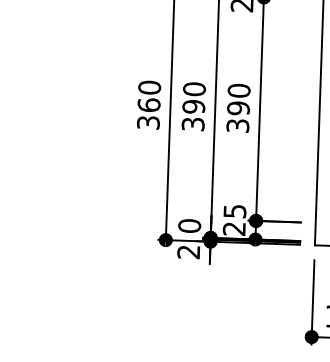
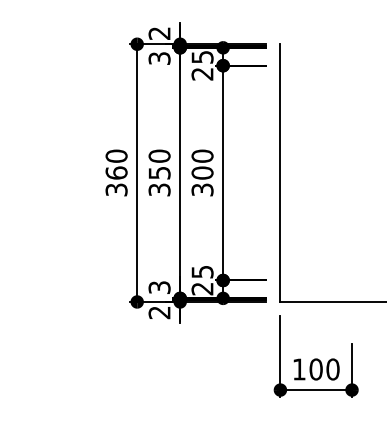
text: (193, 106) -> (159, 172), 390 -> 350
text: (238, 107) -> (202, 172), 390 -> 300
text: (189, 225) -> (159, 287), 0 -> 3

